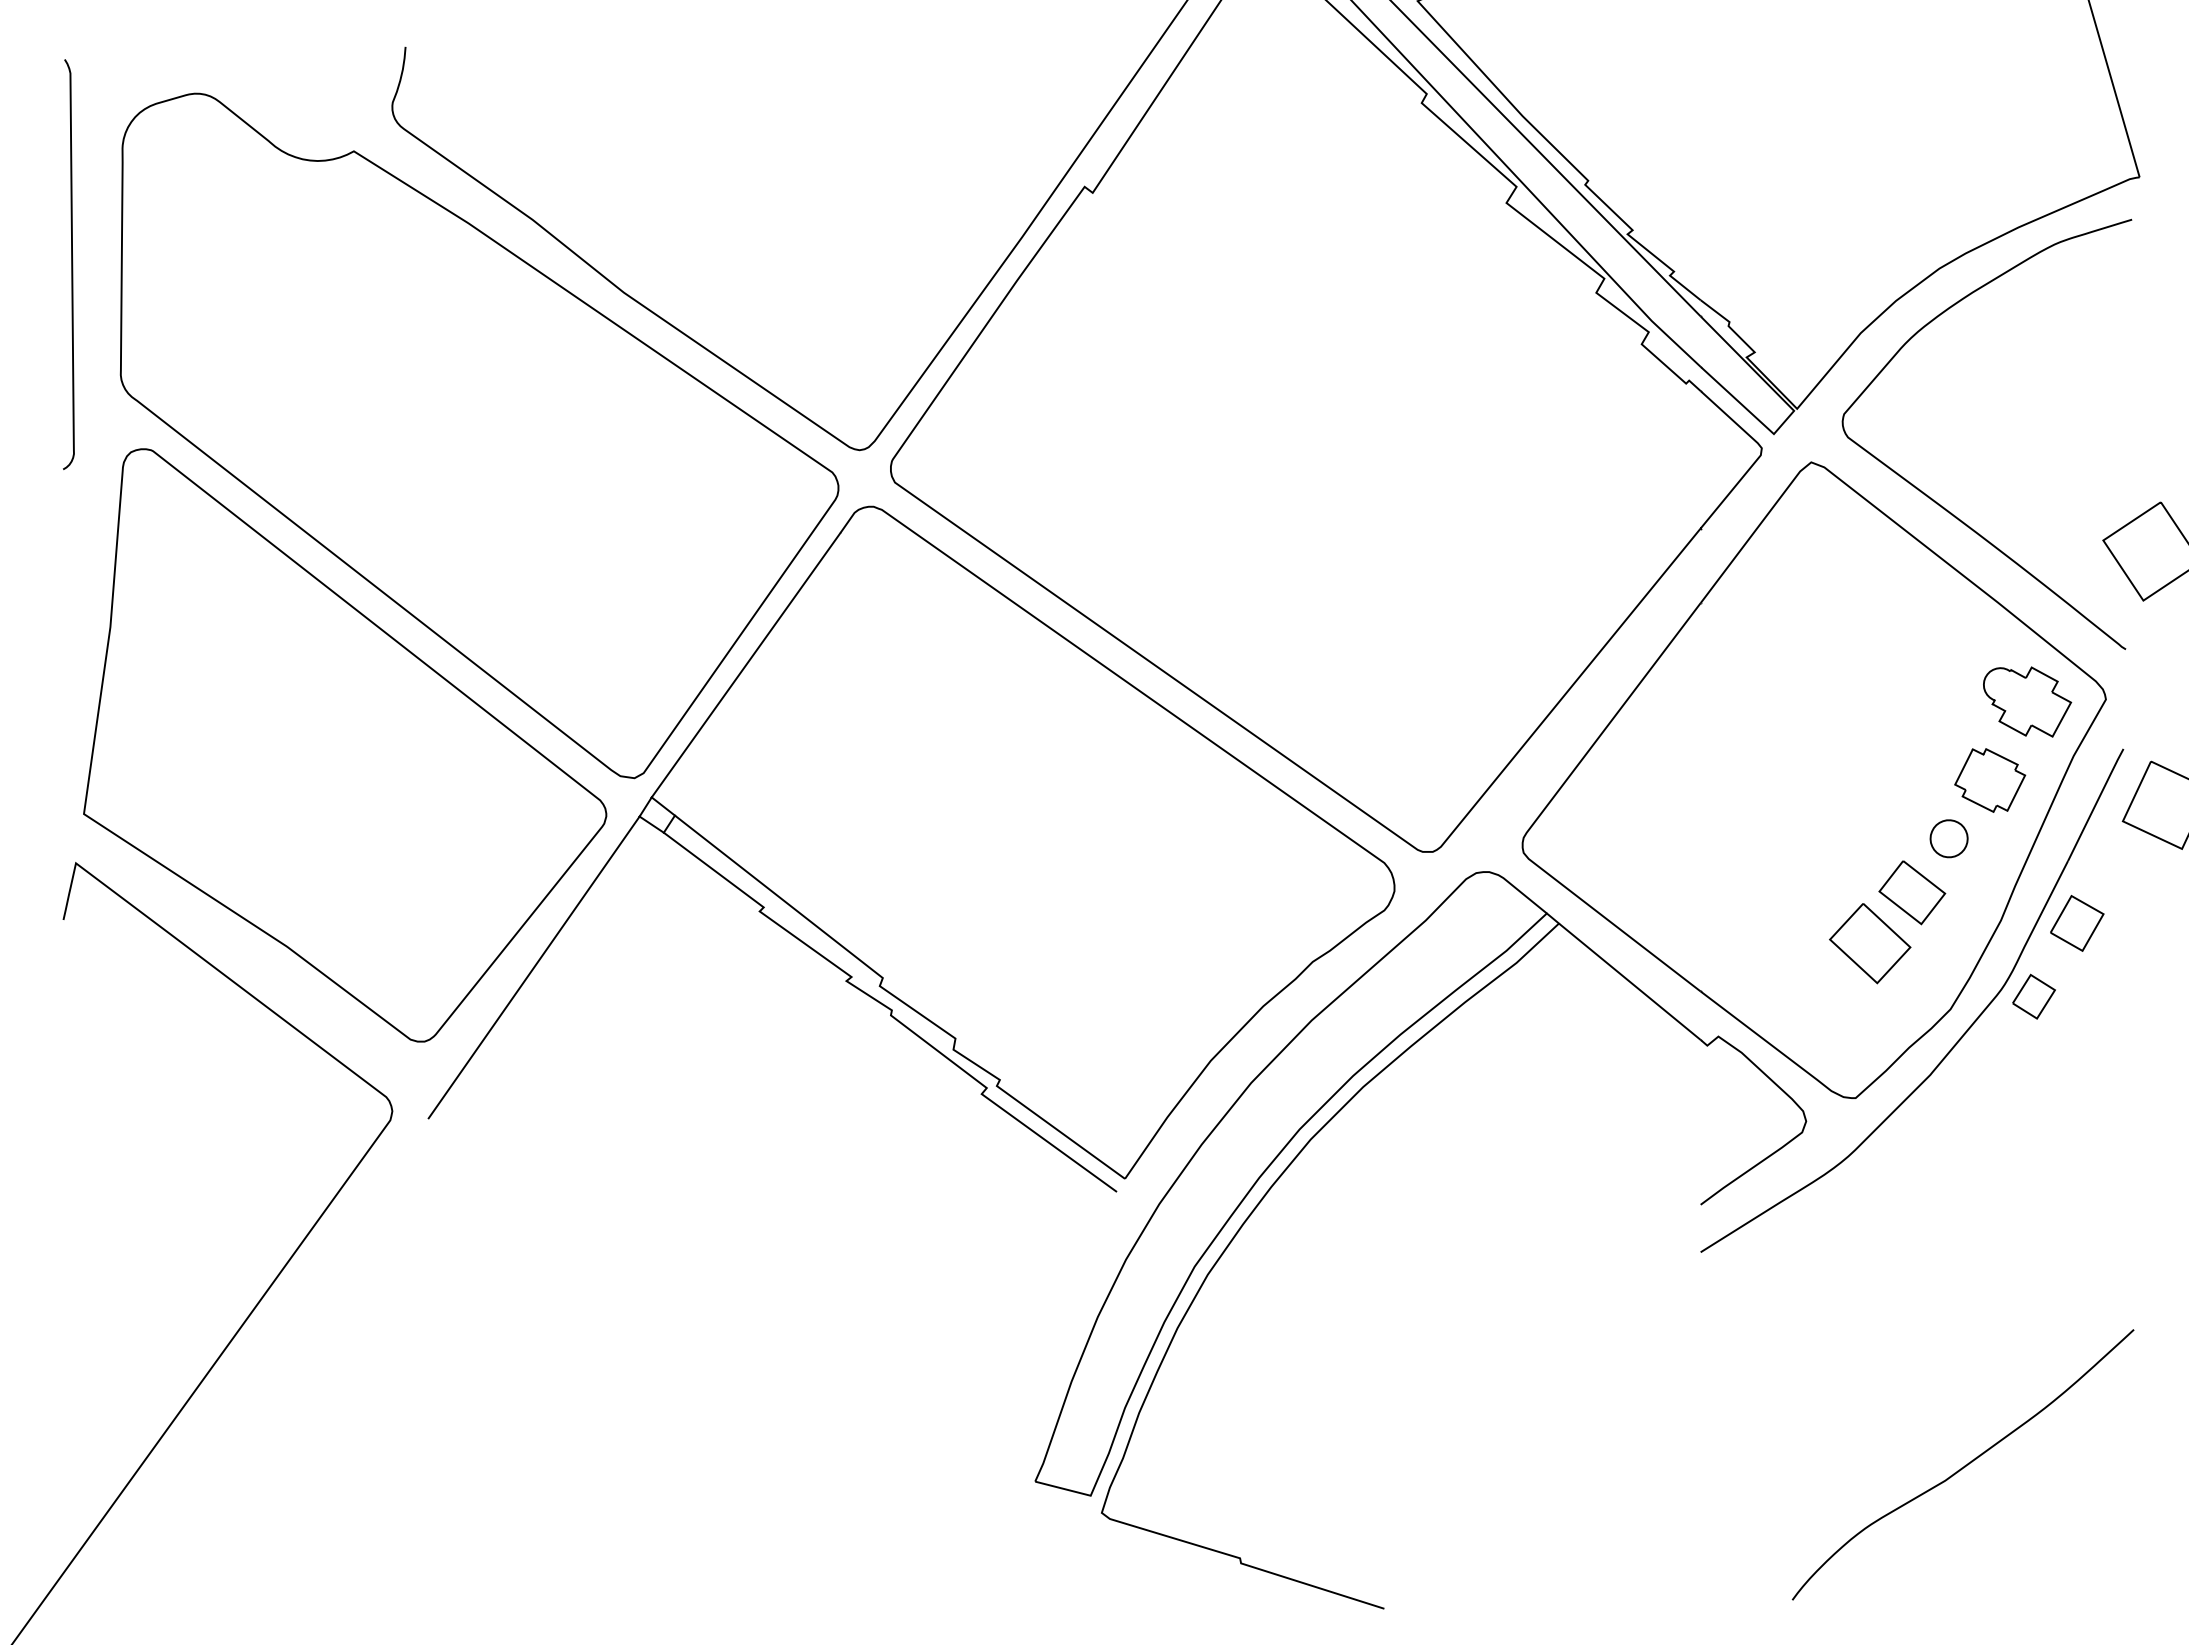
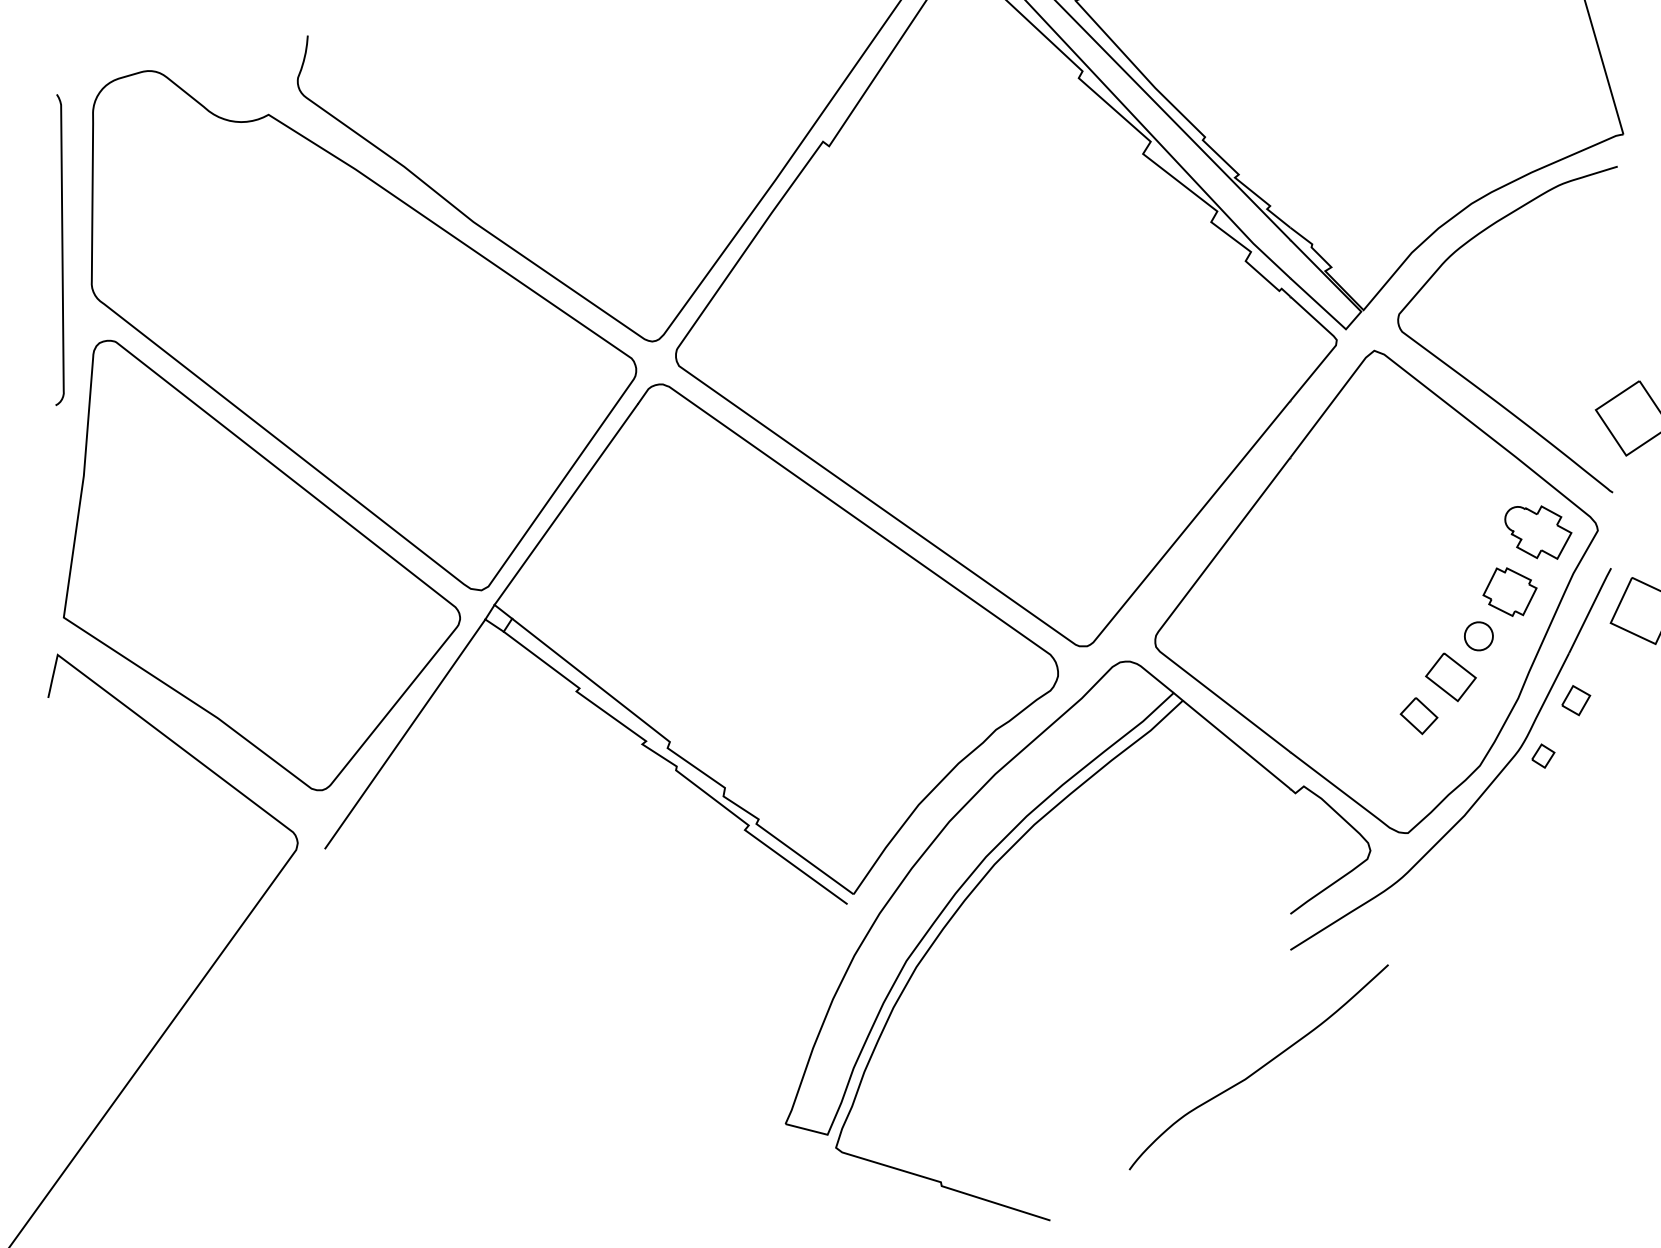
curve: (71, 264) -> (61, 249), moved
part: (2077, 923) -> (1576, 700), size x0.7
part: (1870, 943) -> (1419, 715), size x0.6
part: (2033, 996) -> (1542, 756), size x0.7
curve: (1964, 1465) -> (1259, 1067), moved

